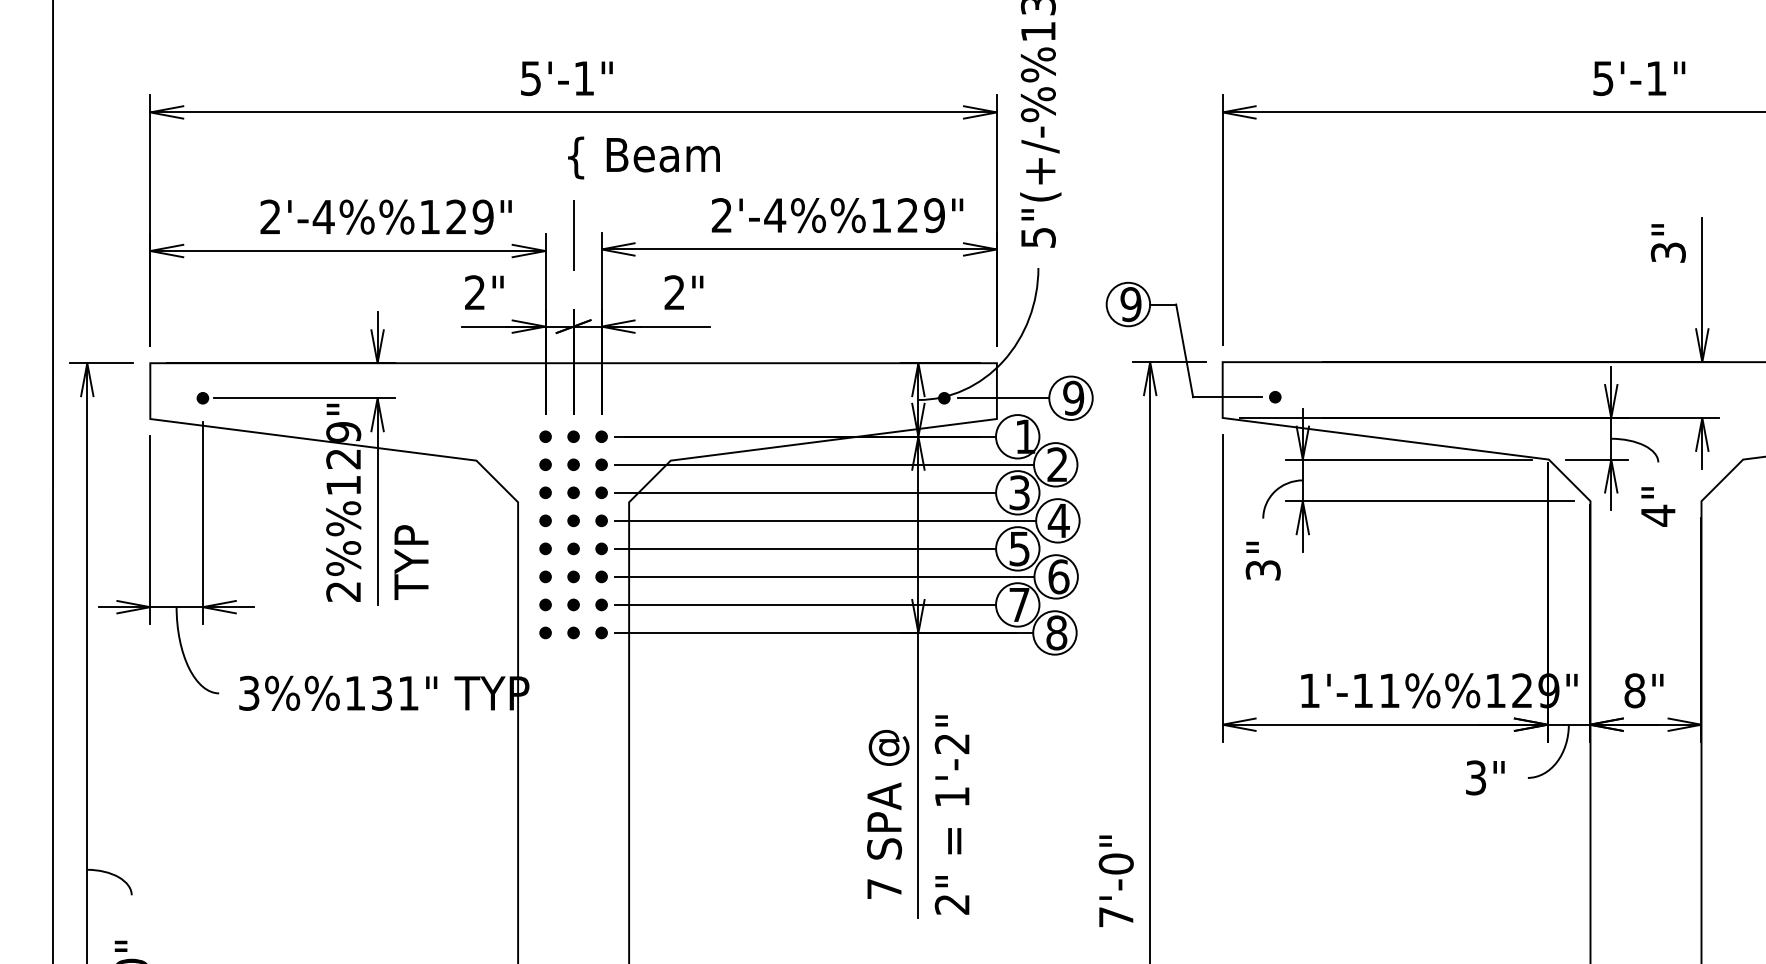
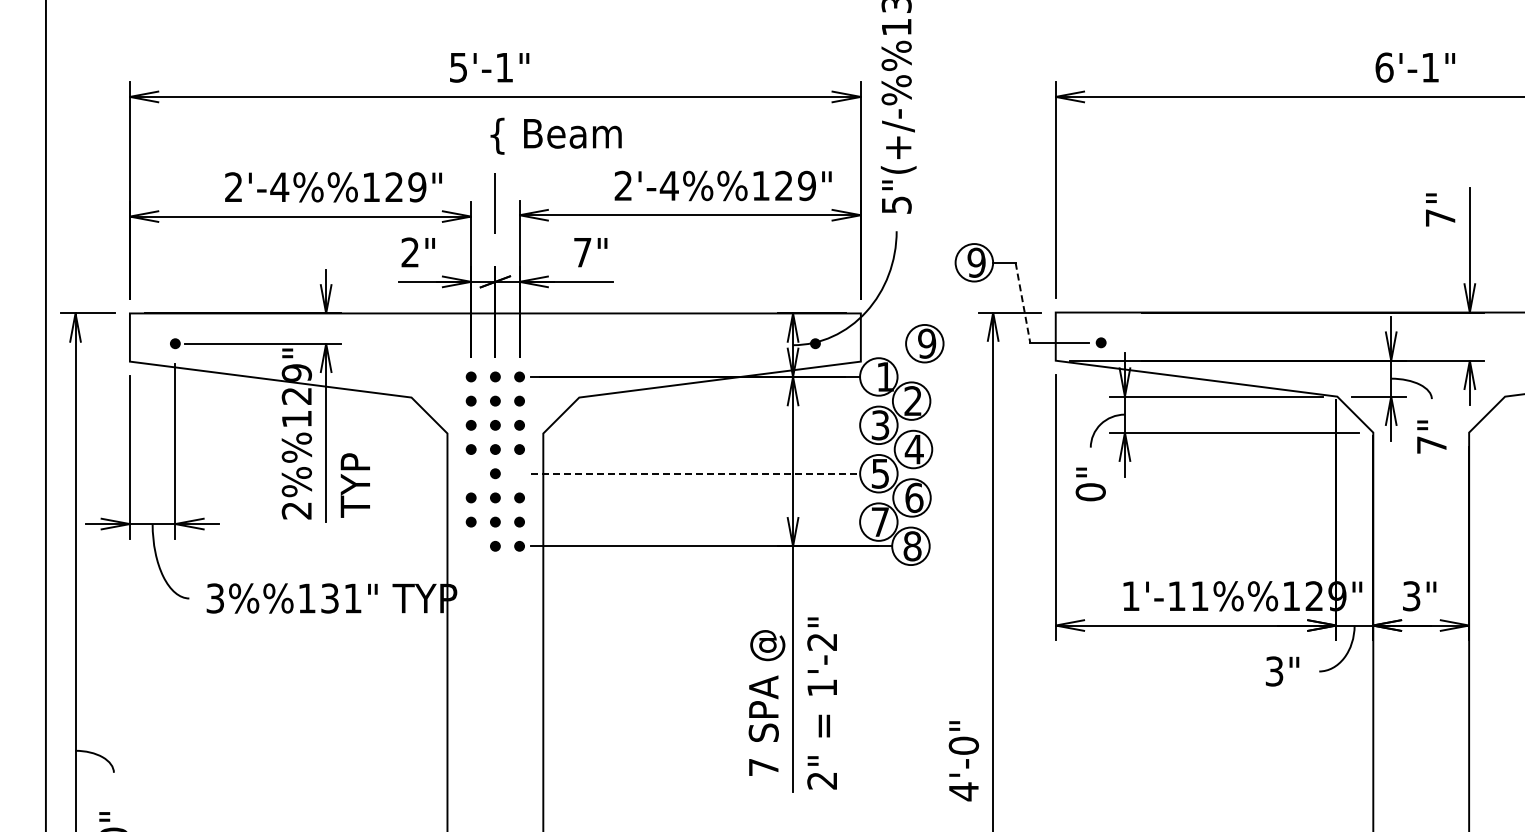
text: (1603, 78) -> (1384, 67), 5'-1" -> 6'-1"
text: (1668, 252) -> (1440, 217), 3" -> 7"
text: (674, 292) -> (582, 252), 2" -> 7"
line: (1184, 350) -> (1022, 302), solid -> dashed
line: (1003, 398) -> (866, 343), removed
line: (823, 465) -> (711, 401), removed
line: (805, 493) -> (695, 425), removed
text: (1657, 515) -> (1431, 444), 4" -> 7"
line: (825, 520) -> (712, 449), removed
fill: (544, 548) -> (470, 473), removed
fill: (601, 548) -> (519, 473), removed
line: (806, 548) -> (696, 473), solid -> dashed
text: (1262, 570) -> (1090, 492), 3" -> 0"
line: (825, 576) -> (712, 497), removed
line: (805, 605) -> (695, 522), removed
fill: (544, 631) -> (470, 545), removed
text: (1634, 691) -> (1411, 596), 8" -> 3"
text: (1115, 916) -> (963, 791), 7'-0" -> 4'-0"

